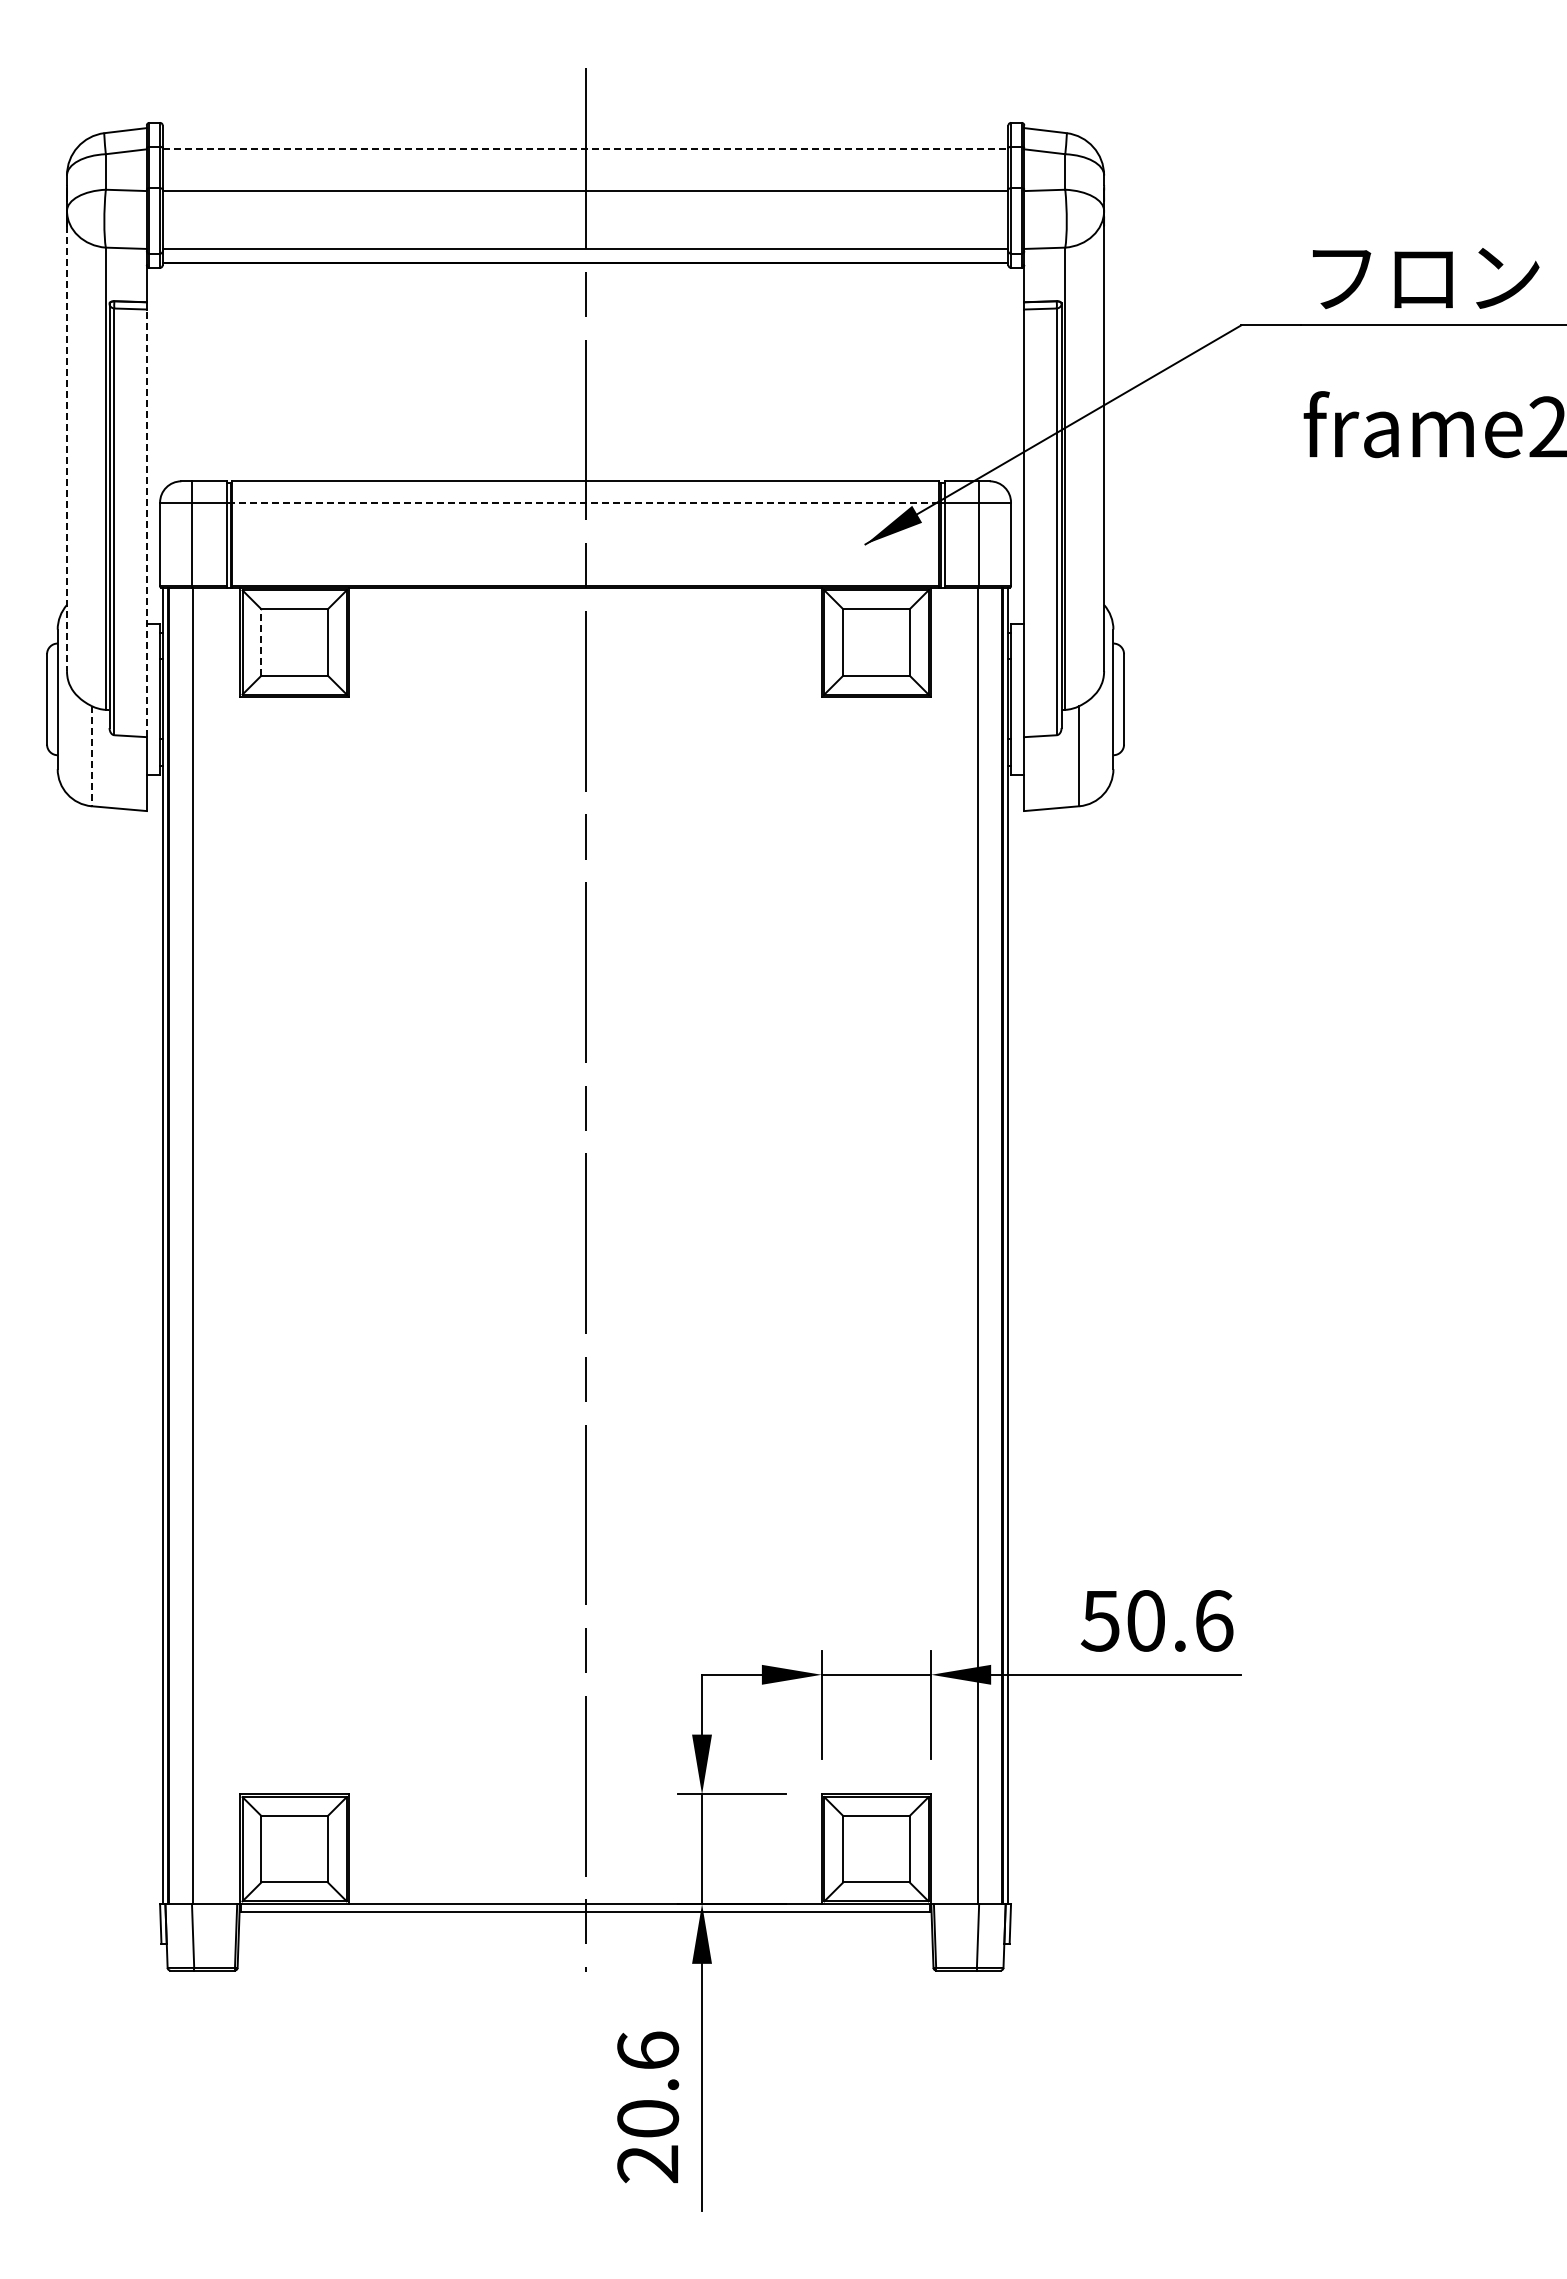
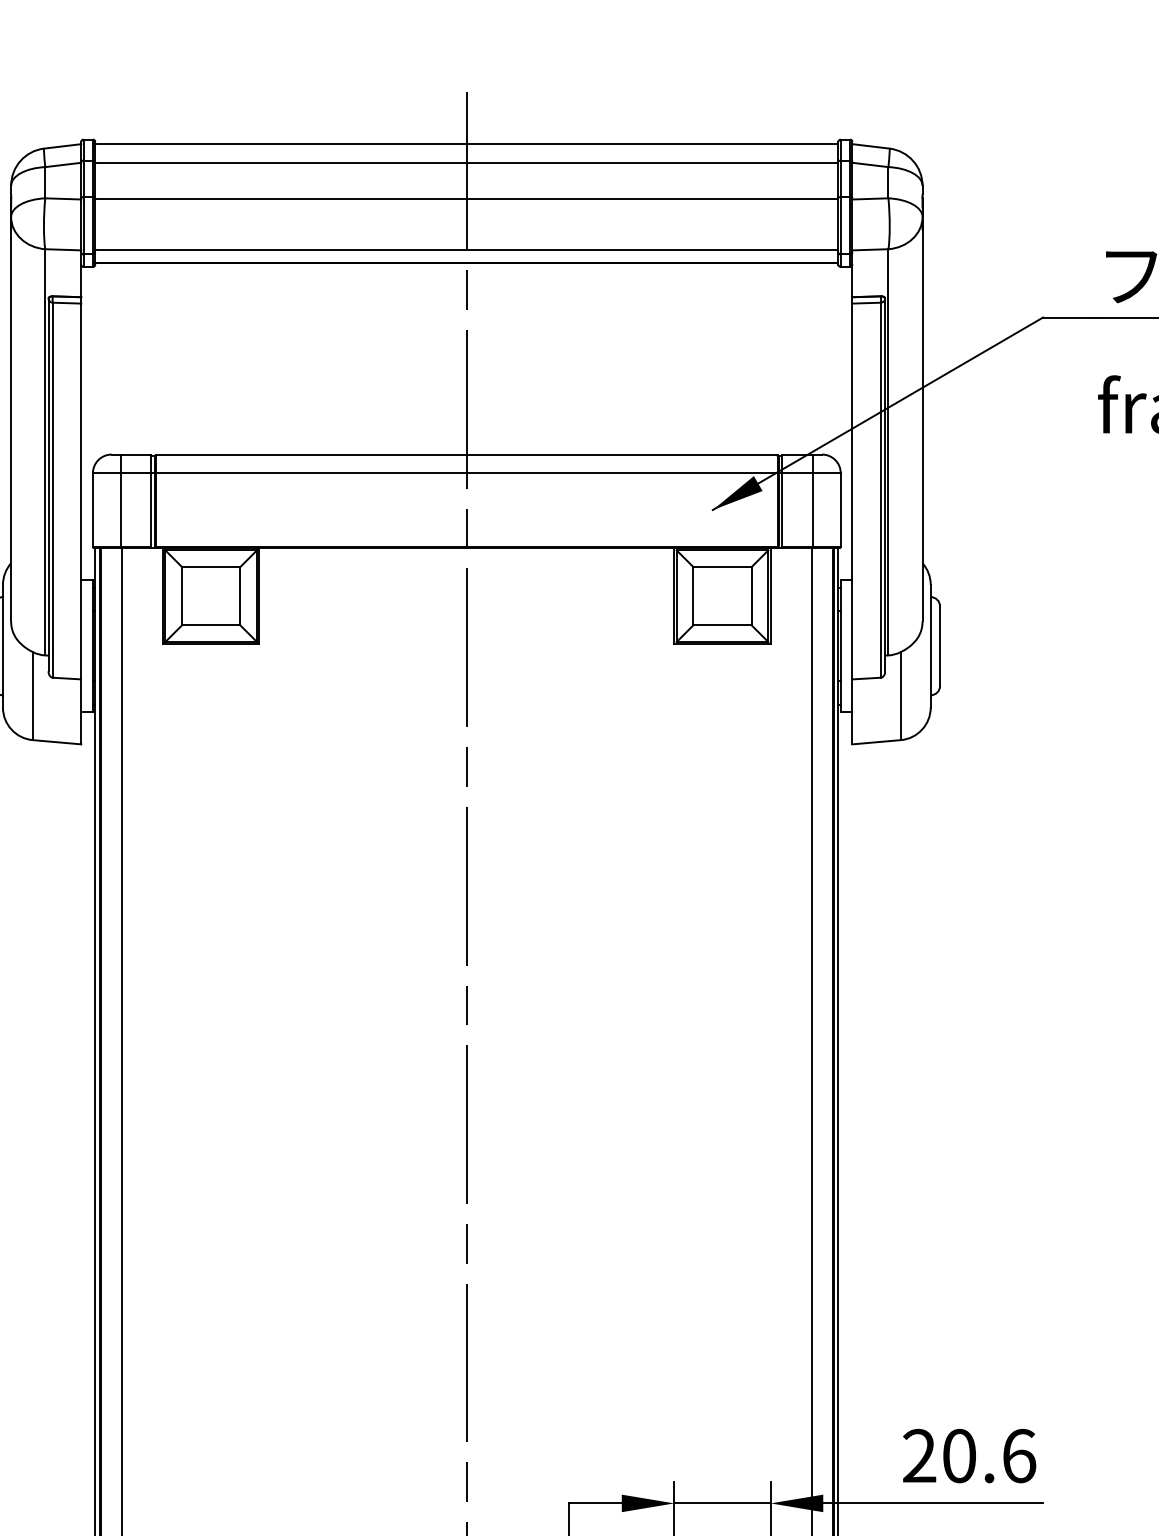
line: (585, 128) -> (466, 144), added
line: (585, 149) -> (466, 162), dashed -> solid
line: (67, 448) -> (11, 425), dashed -> solid
line: (585, 502) -> (466, 473), dashed -> solid
line: (146, 523) -> (81, 491), dashed -> solid
line: (261, 641) -> (182, 595), dashed -> solid
line: (91, 756) -> (32, 696), dashed -> solid
text: (1100, 1620) -> (919, 1455), 50.6 -> 20.6

